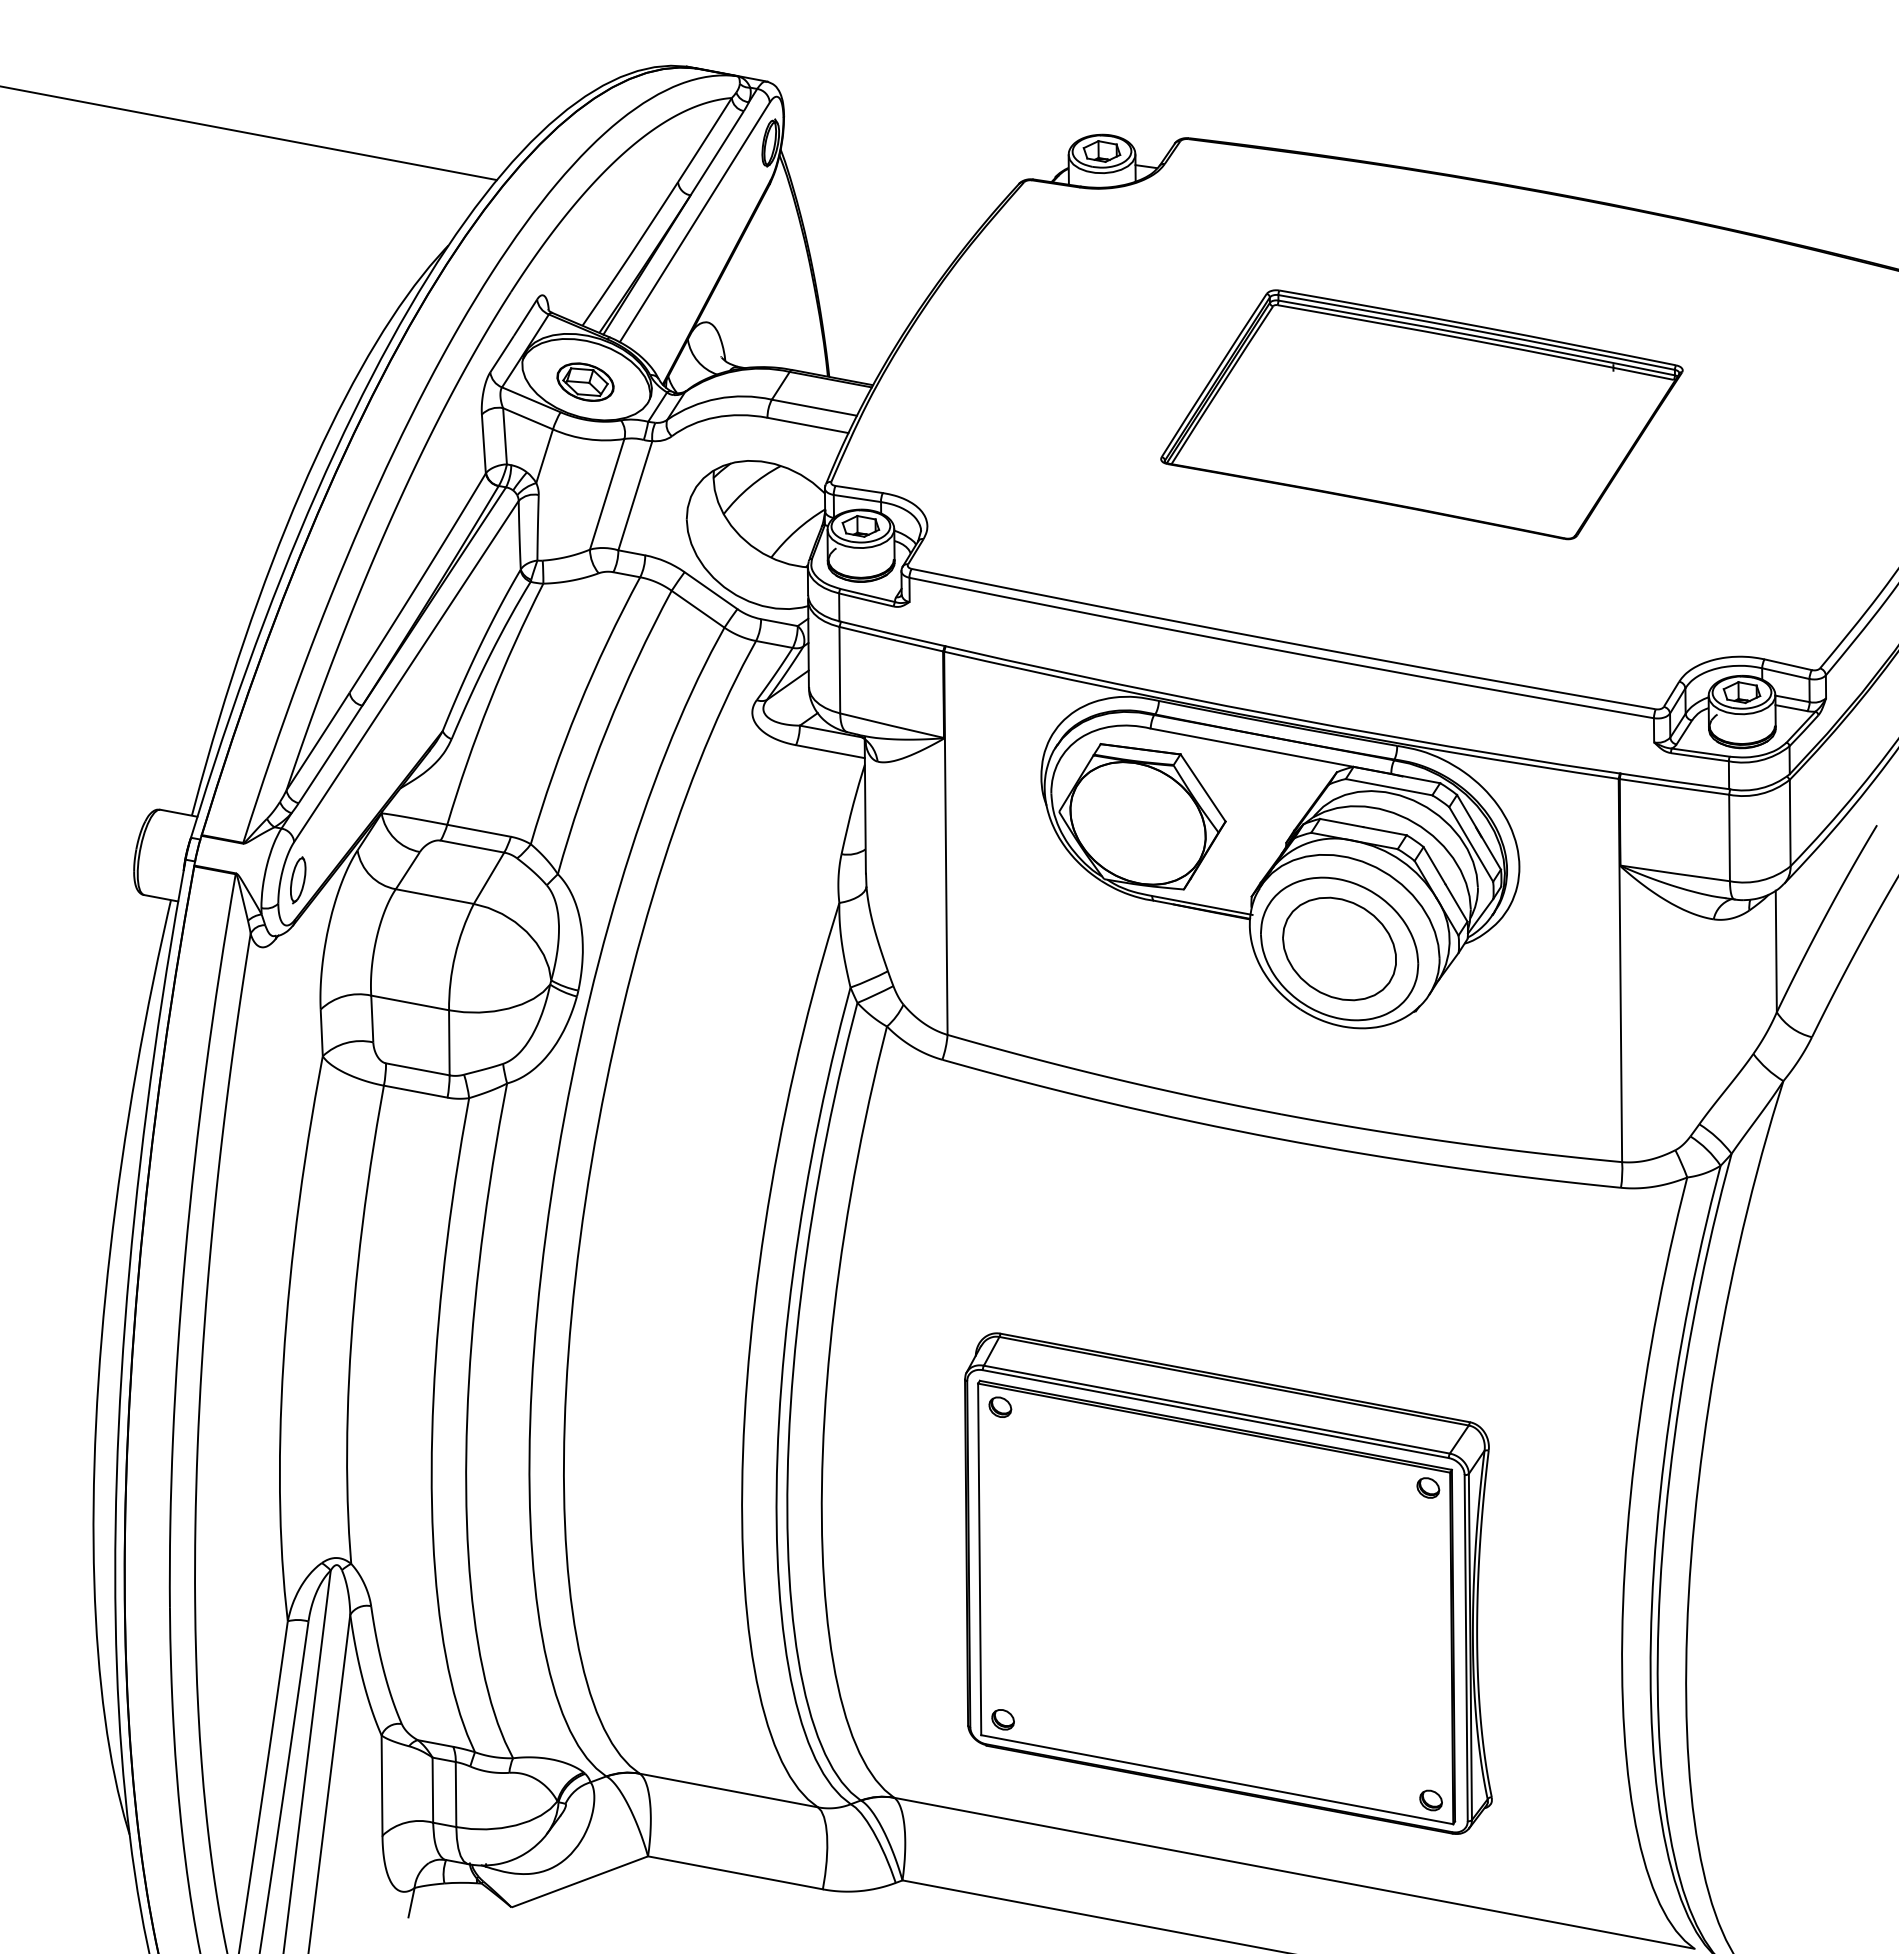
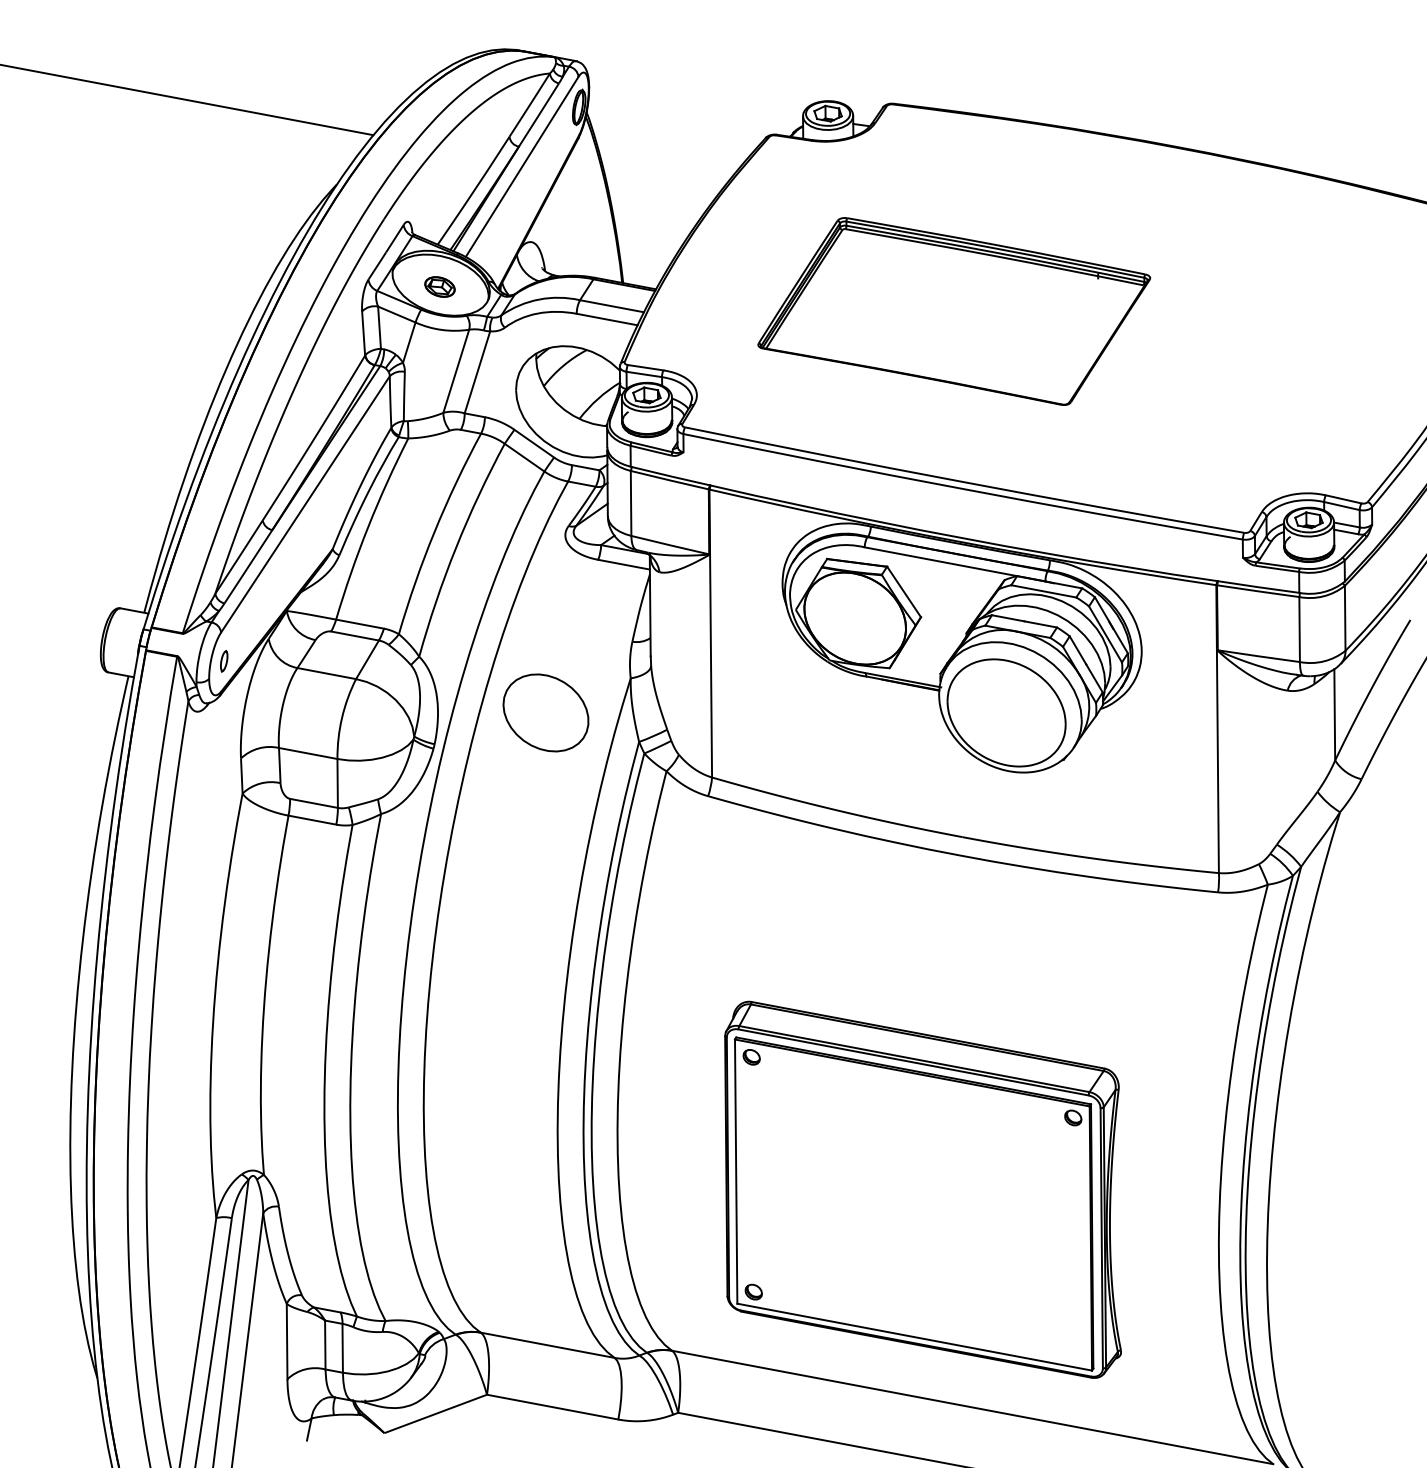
part: (585, 381) -> (439, 286), size x0.7
part: (1421, 414) -> (953, 311), moved
part: (298, 880) -> (224, 661), size x0.6
part: (1339, 948) -> (545, 712), moved
part: (1430, 1800) -> (1074, 1352), removed

